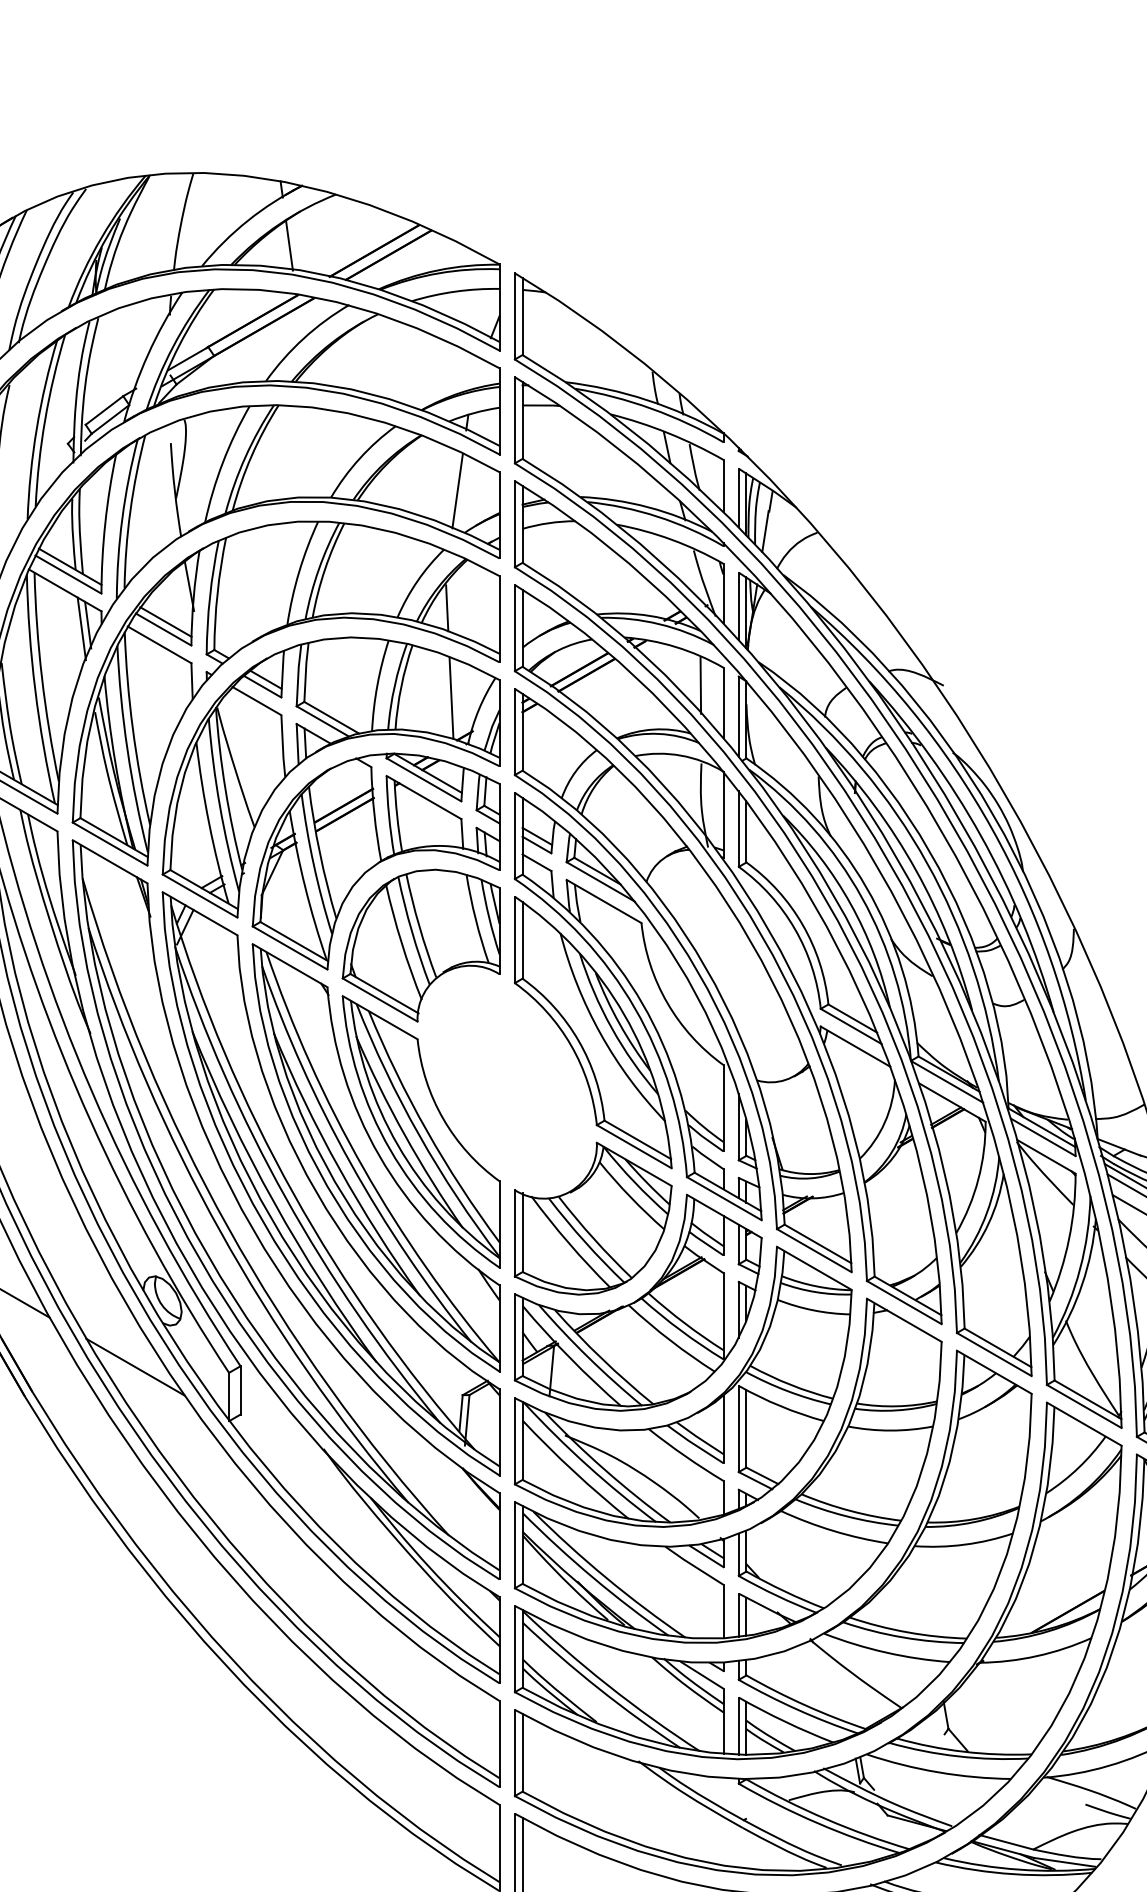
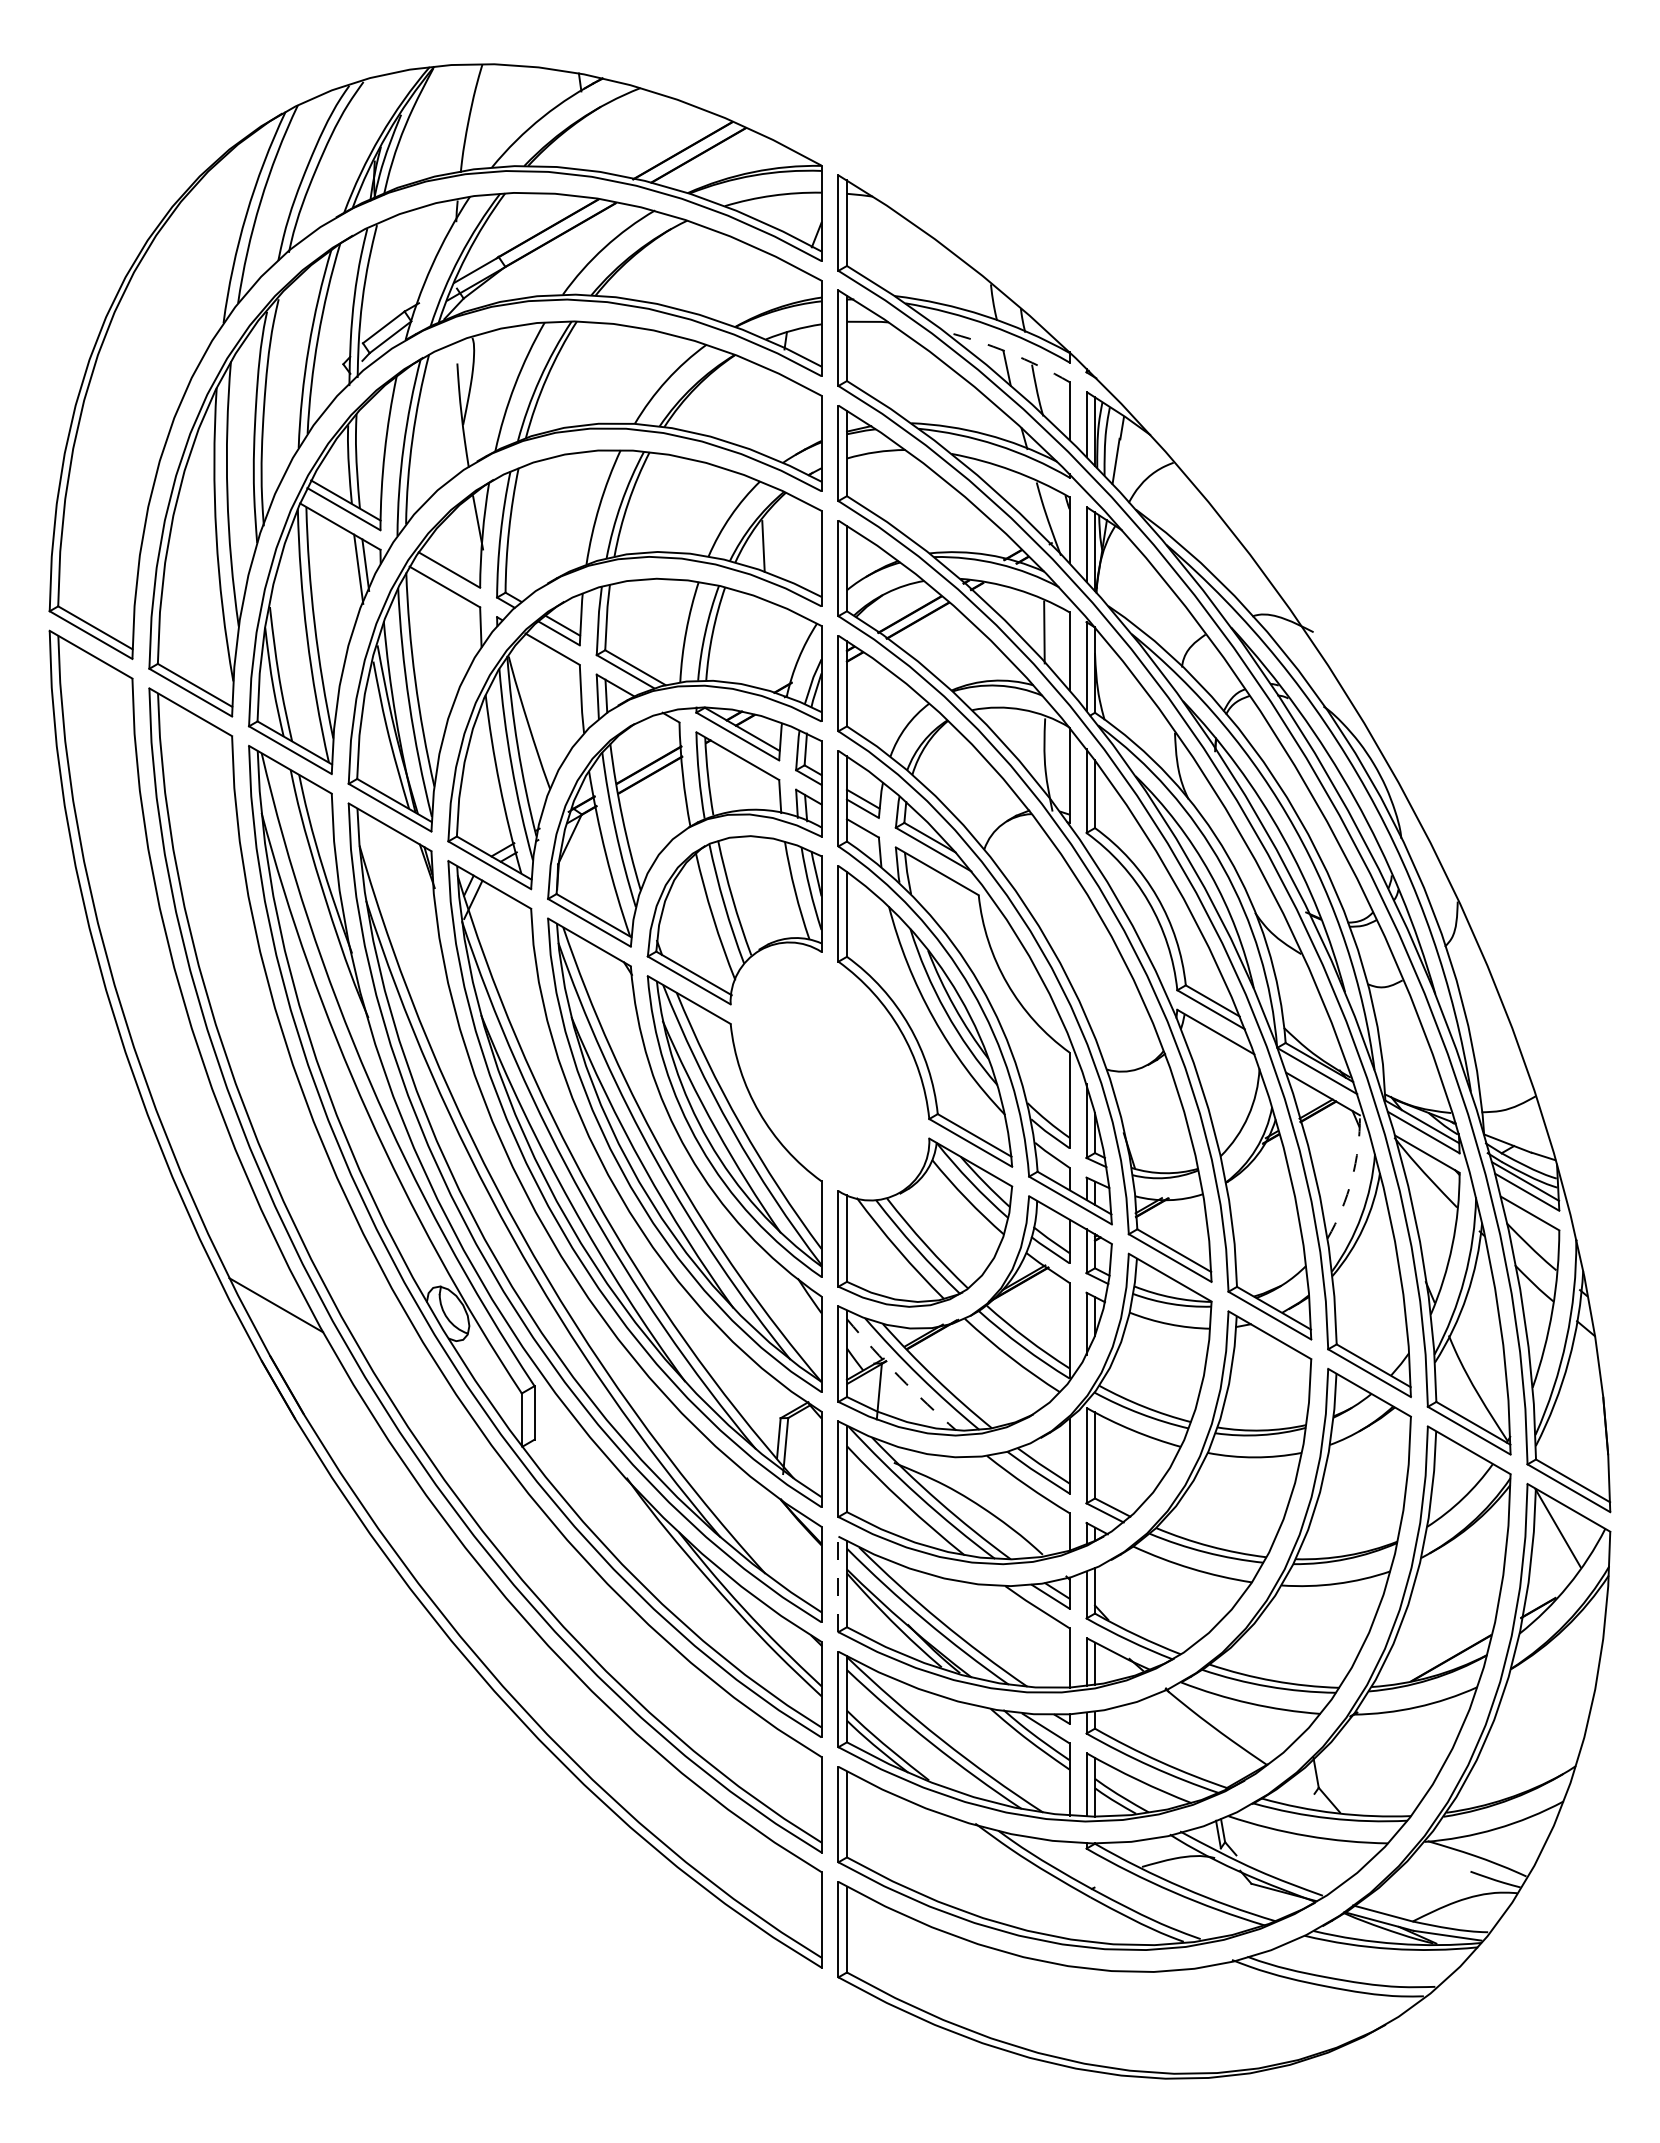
line: (289, 246) -> (588, 145), removed
arc: (668, 433) -> (1008, 352), solid -> dashed
line: (457, 490) -> (774, 416), removed
line: (165, 621) -> (451, 561), removed
line: (451, 698) -> (768, 646), removed
arc: (977, 1179) -> (1351, 1179), solid -> dashed
arc: (569, 1357) -> (899, 1376), solid -> dashed
line: (134, 1366) -> (417, 1386), removed
line: (514, 1545) -> (838, 1584), solid -> dashed

